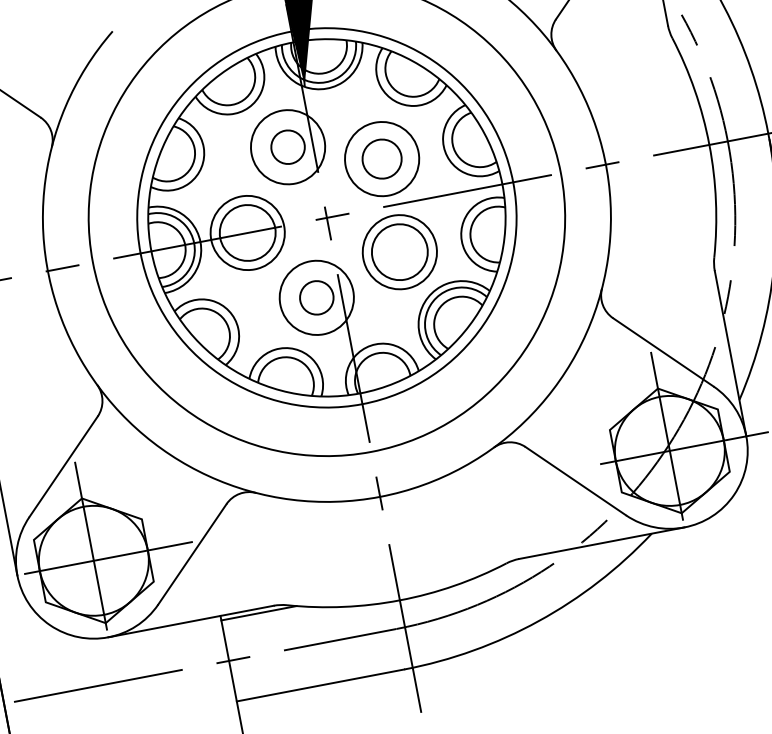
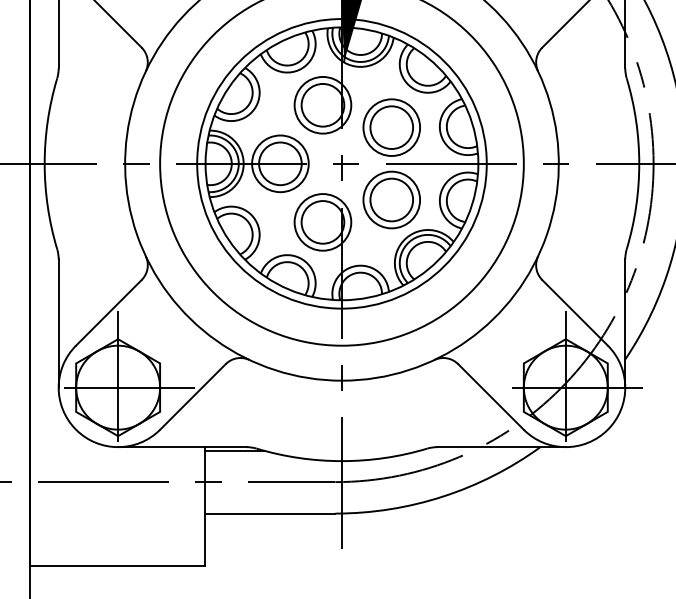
circle: (287, 146) -> (322, 104), size x1.67
circle: (381, 158) -> (391, 127), size x1.43
circle: (316, 298) -> (322, 222), size x1.67

